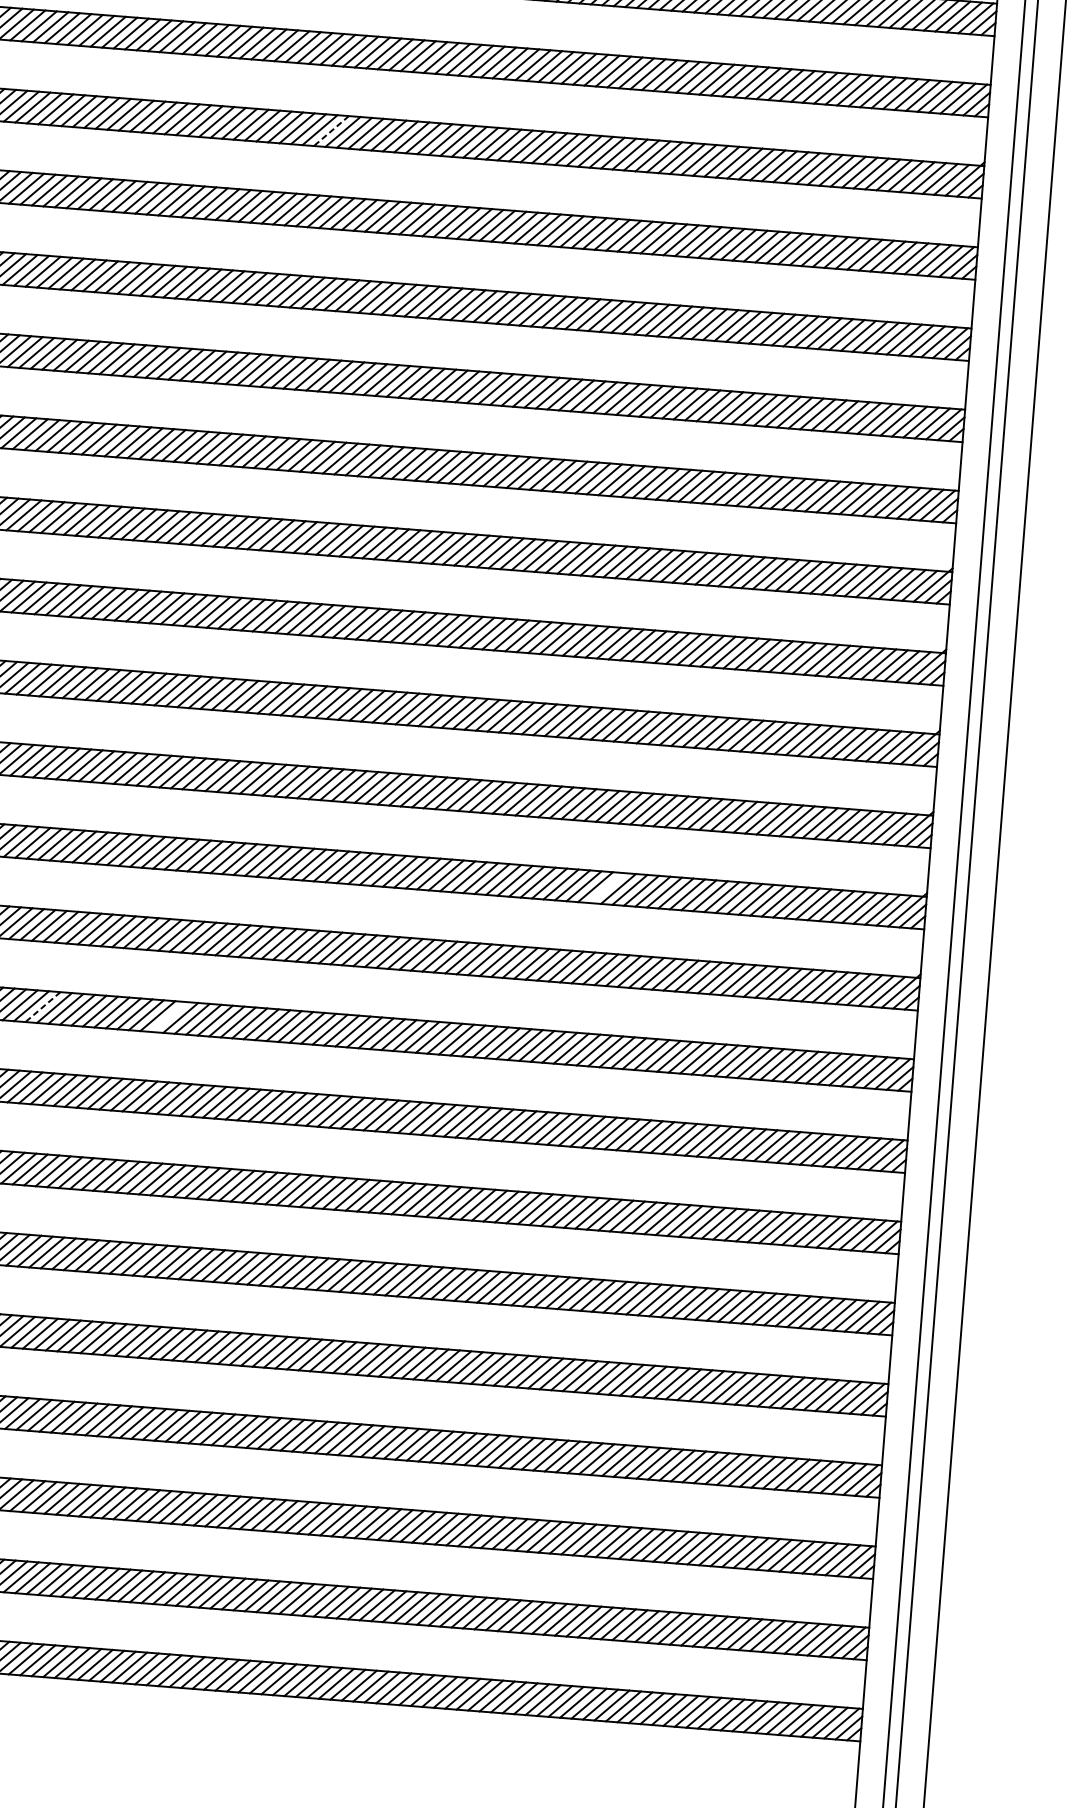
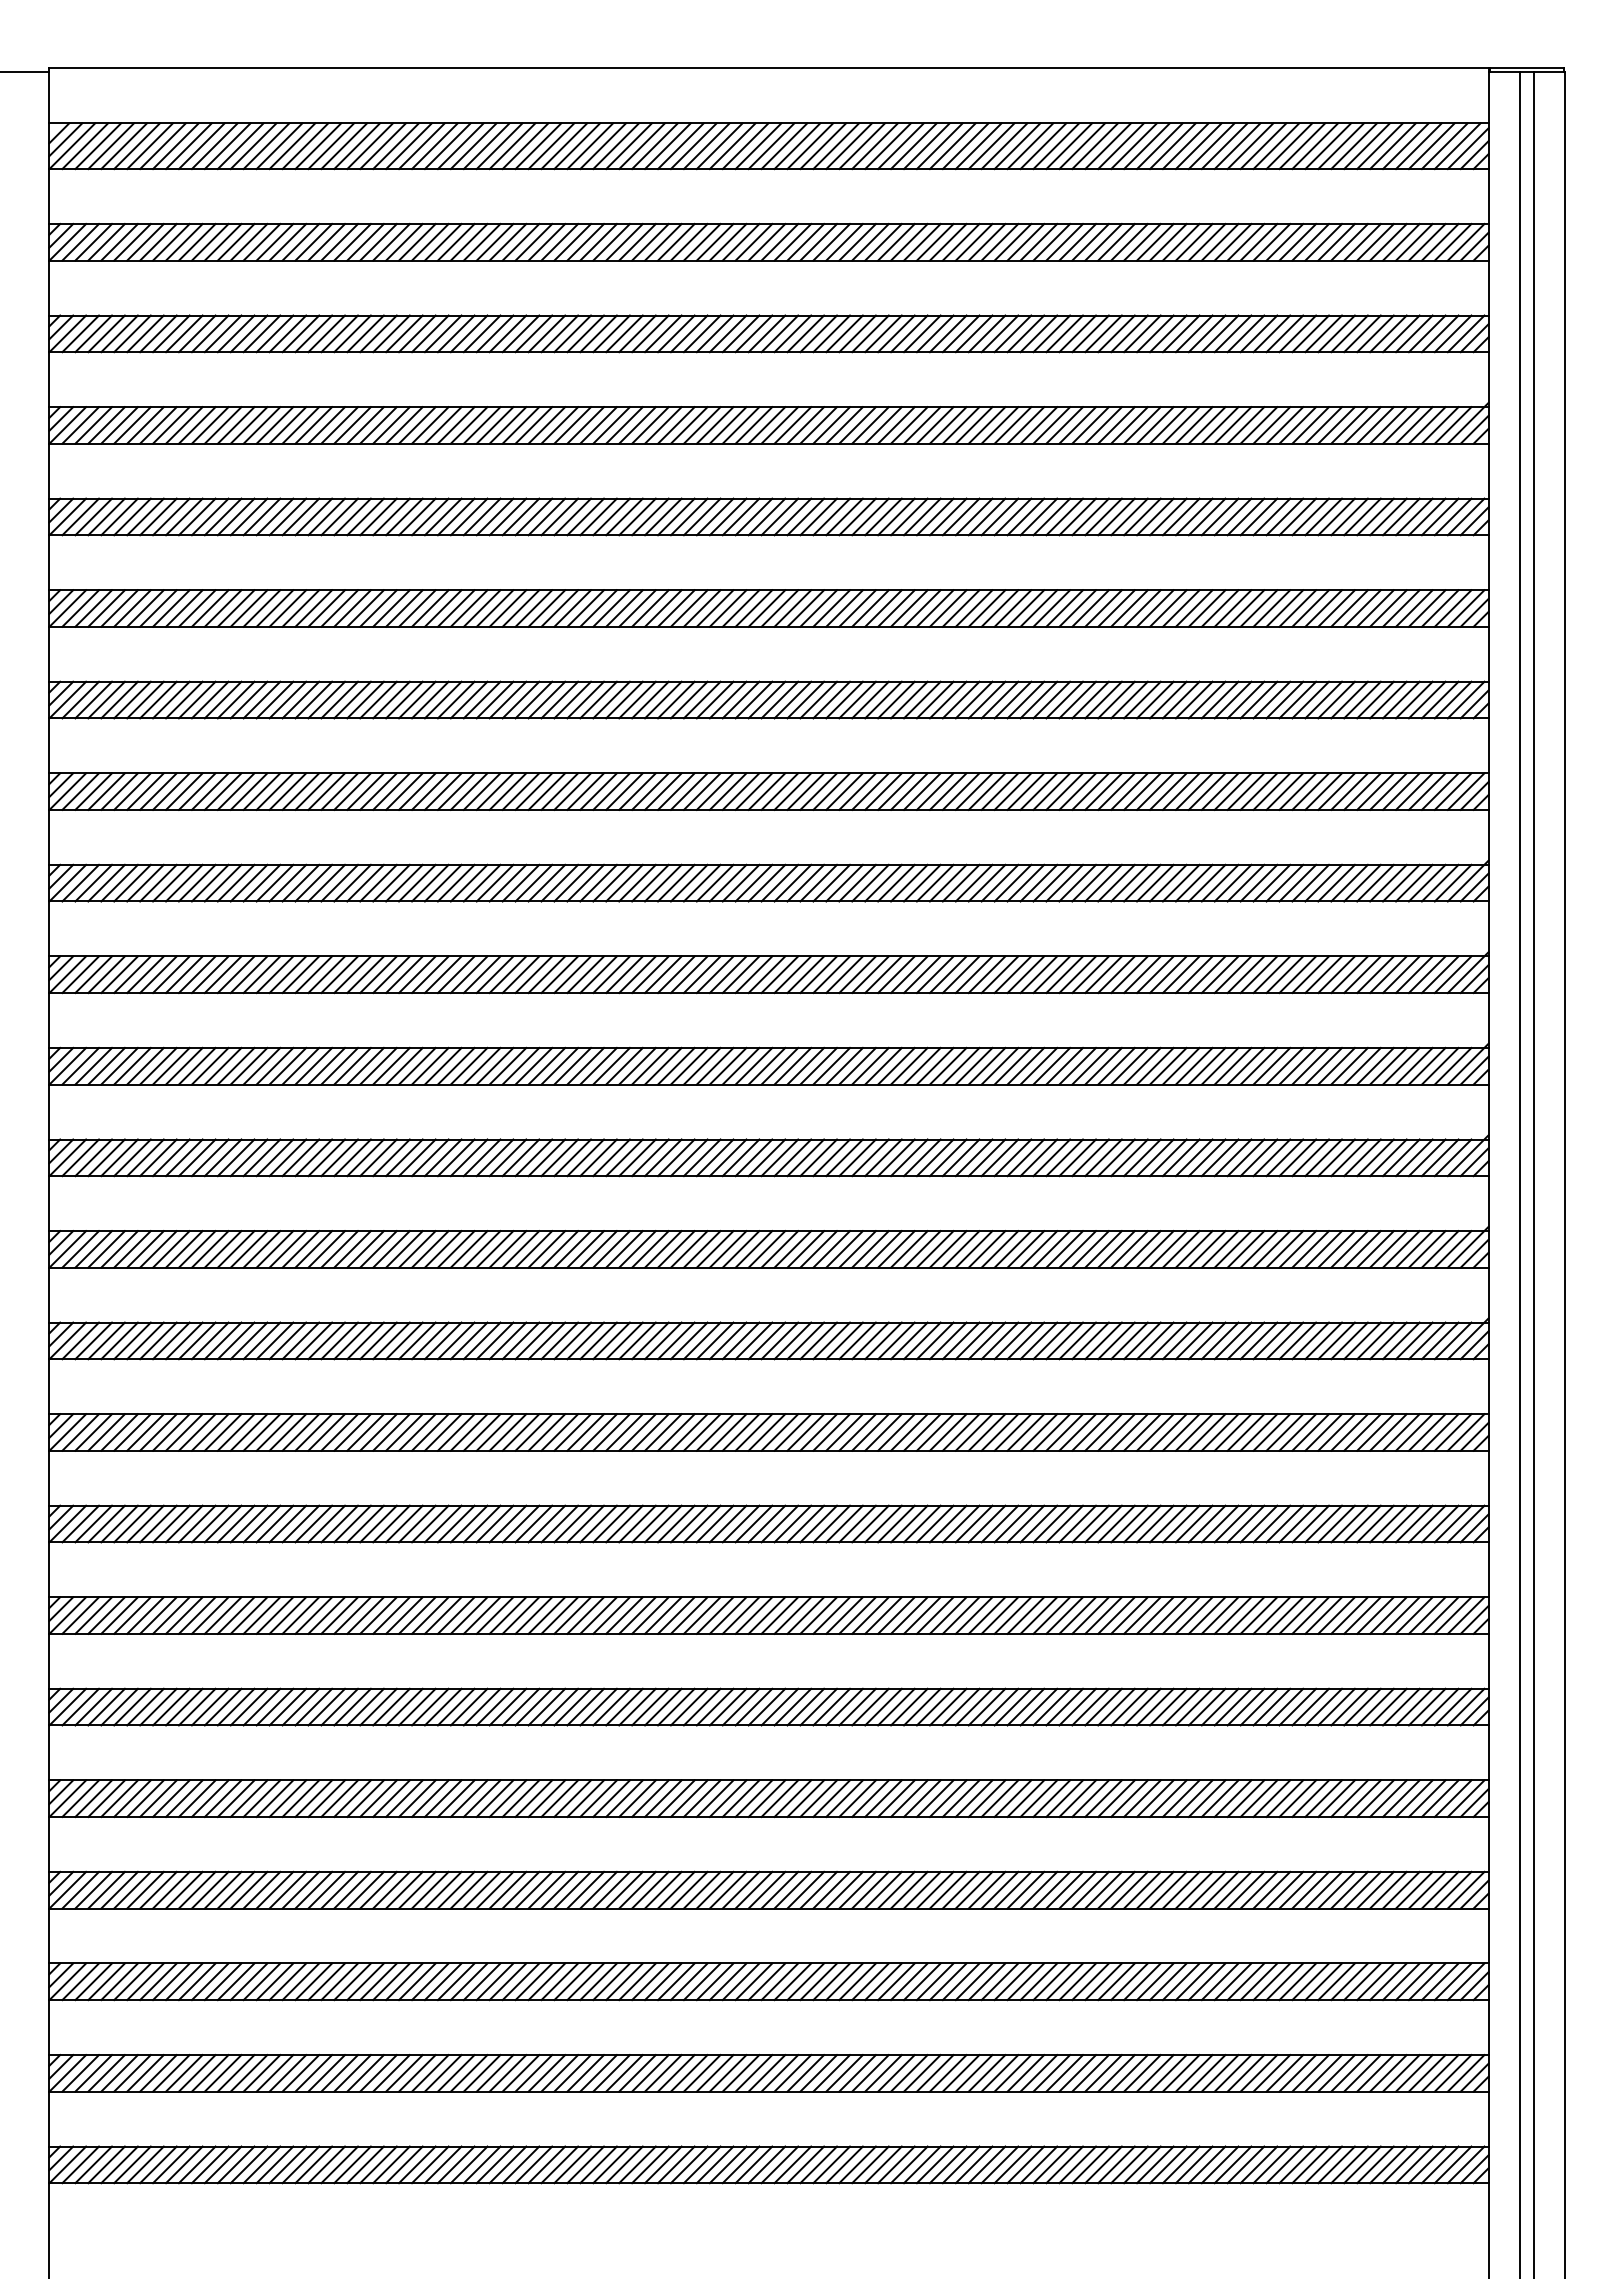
line: (331, 131) -> (753, 425), dashed -> solid
line: (607, 888) -> (1129, 1249), added
line: (42, 1007) -> (507, 1432), dashed -> solid
line: (169, 1017) -> (650, 1432), added

